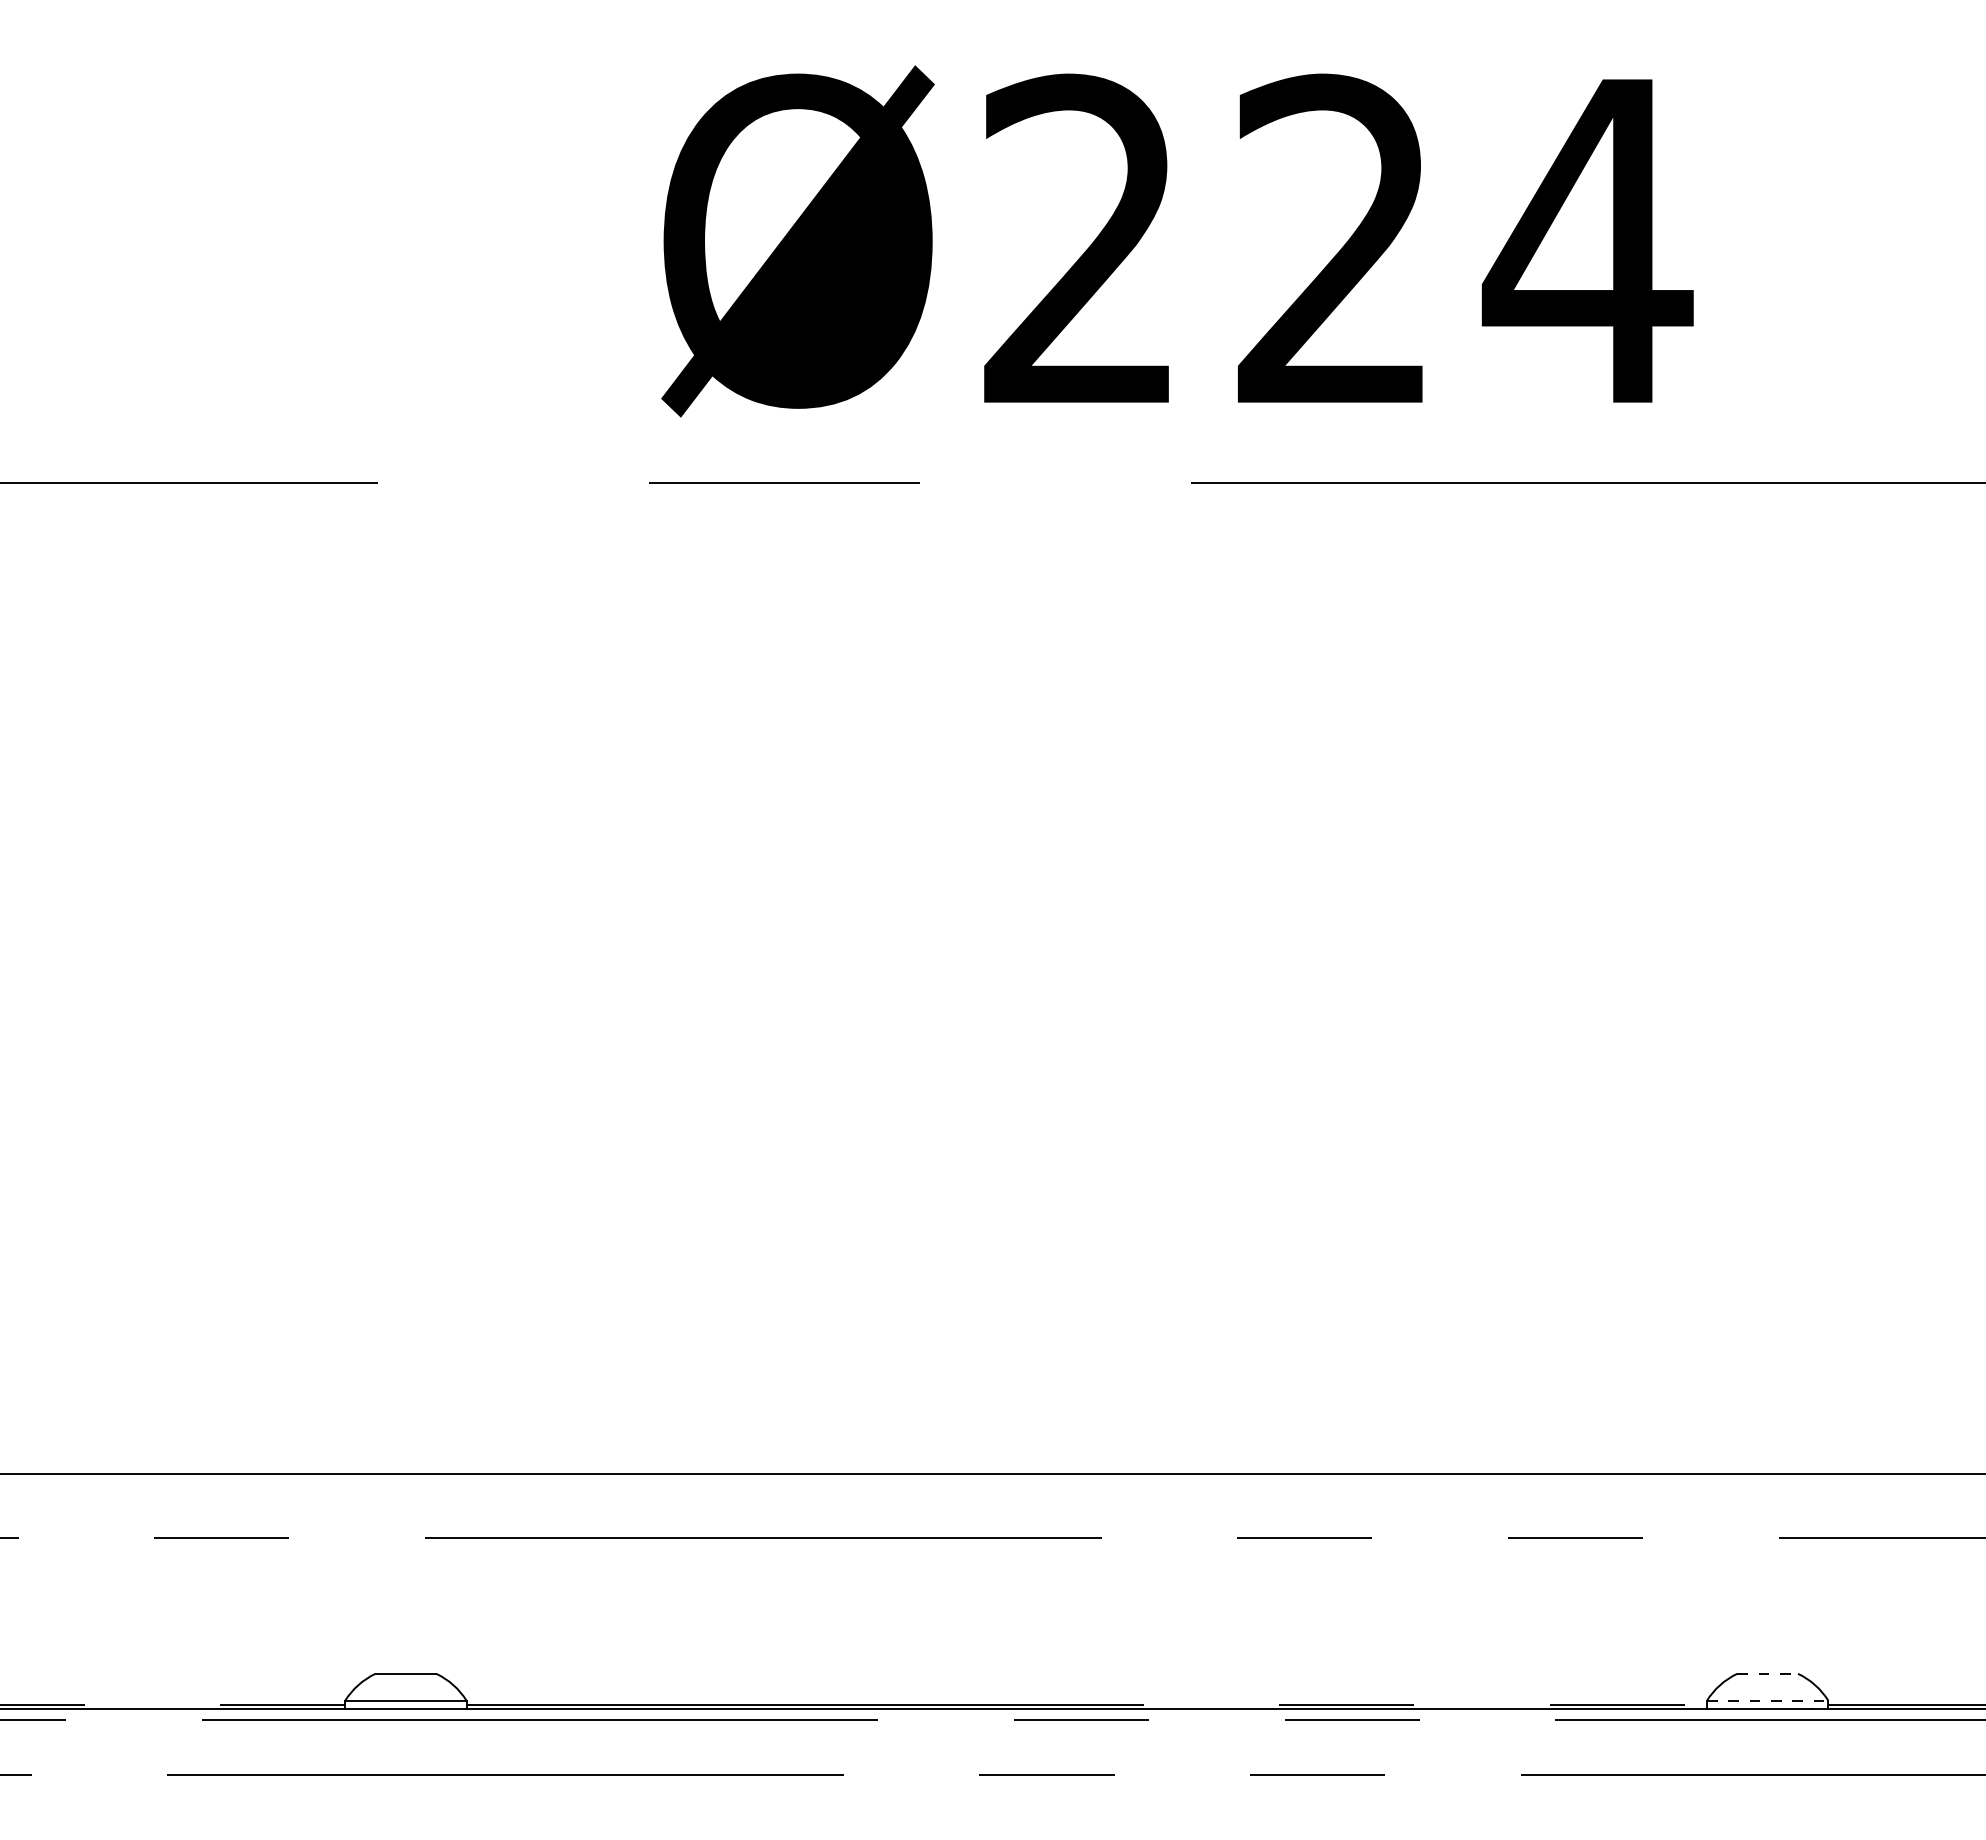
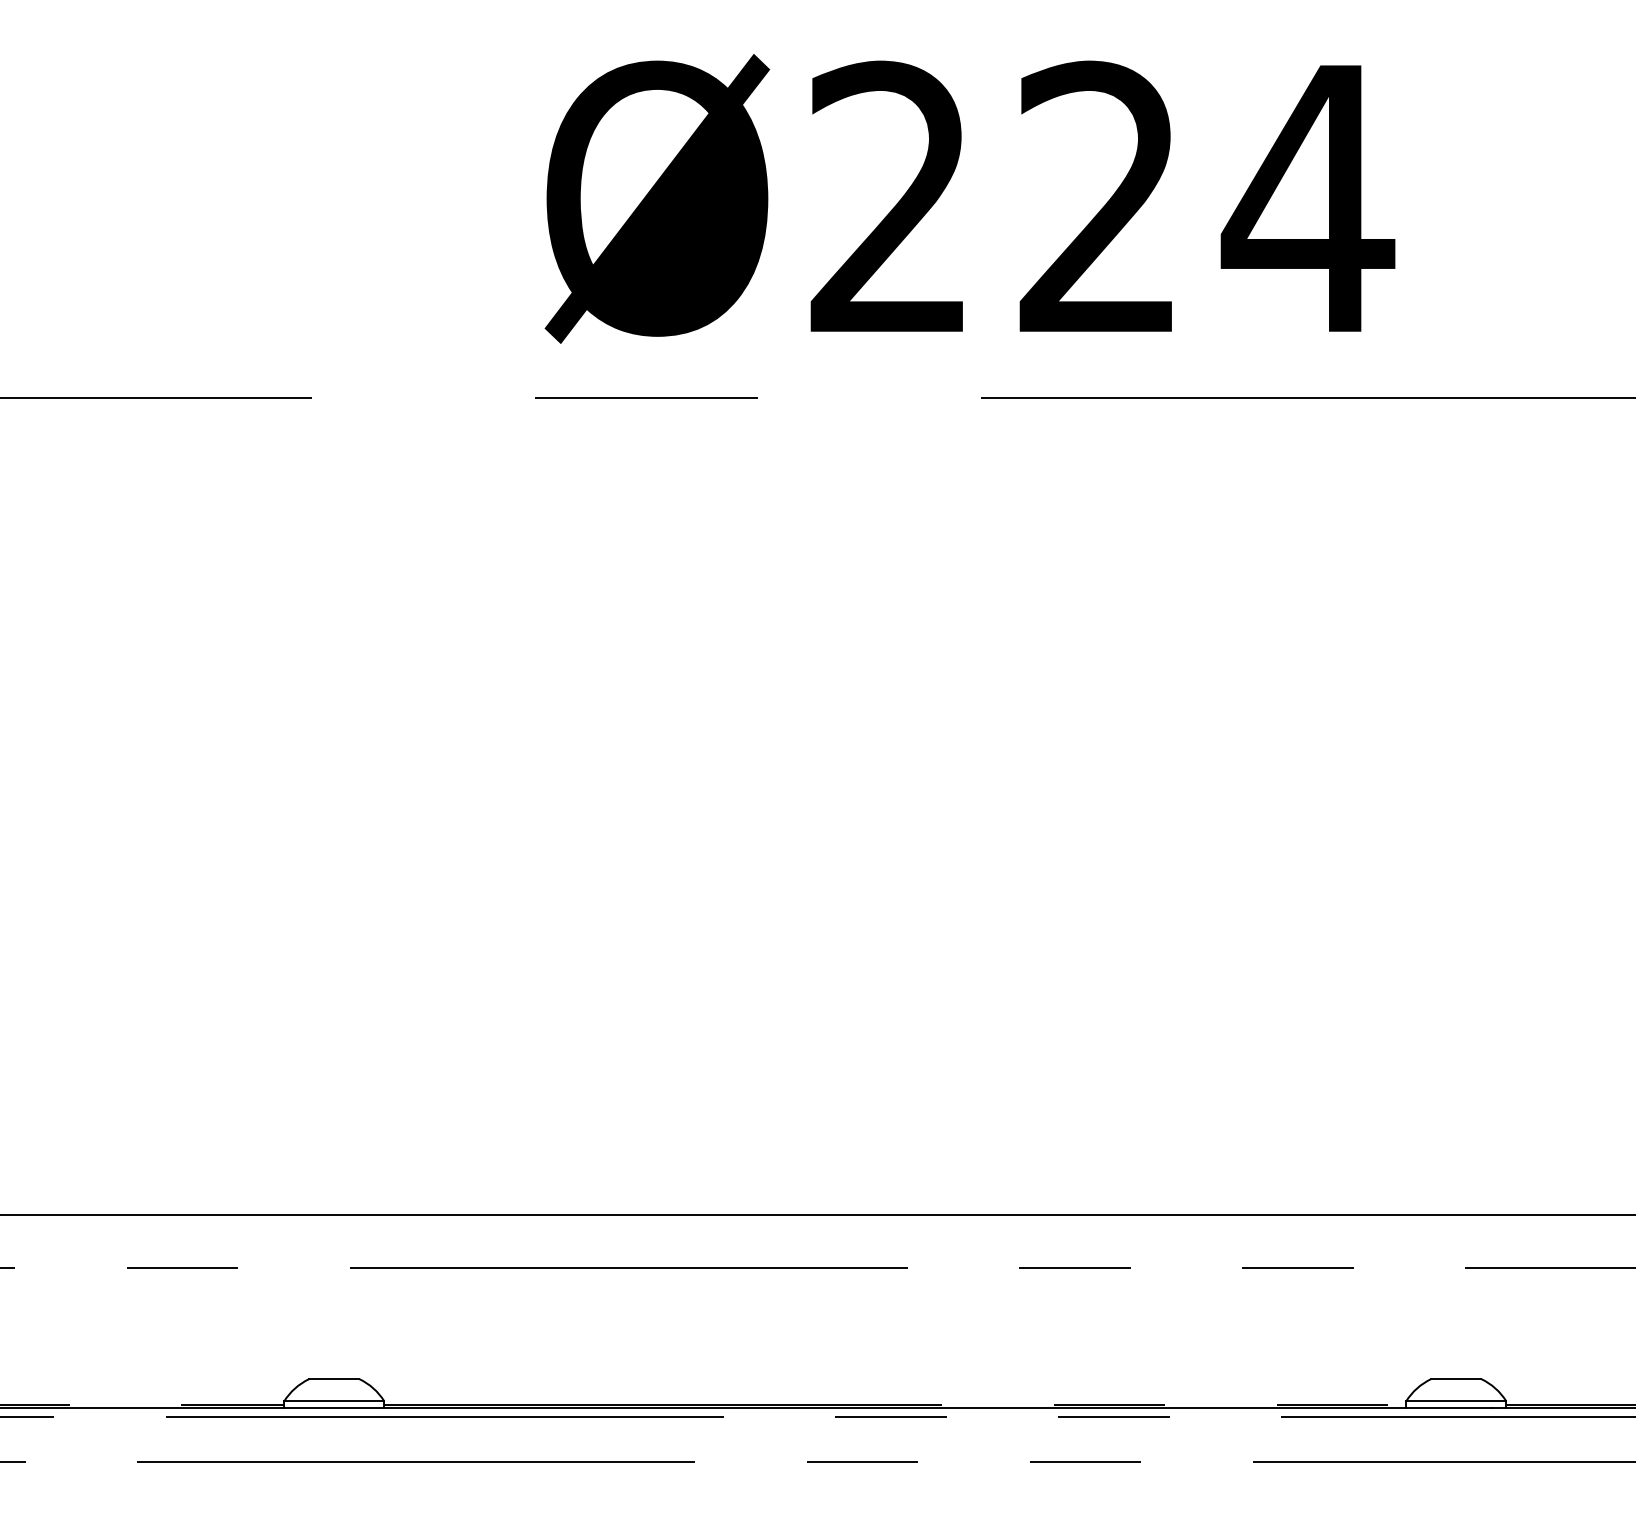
line: (1767, 1674) -> (1456, 1379), dashed -> solid
line: (1767, 1701) -> (1456, 1401), dashed -> solid

